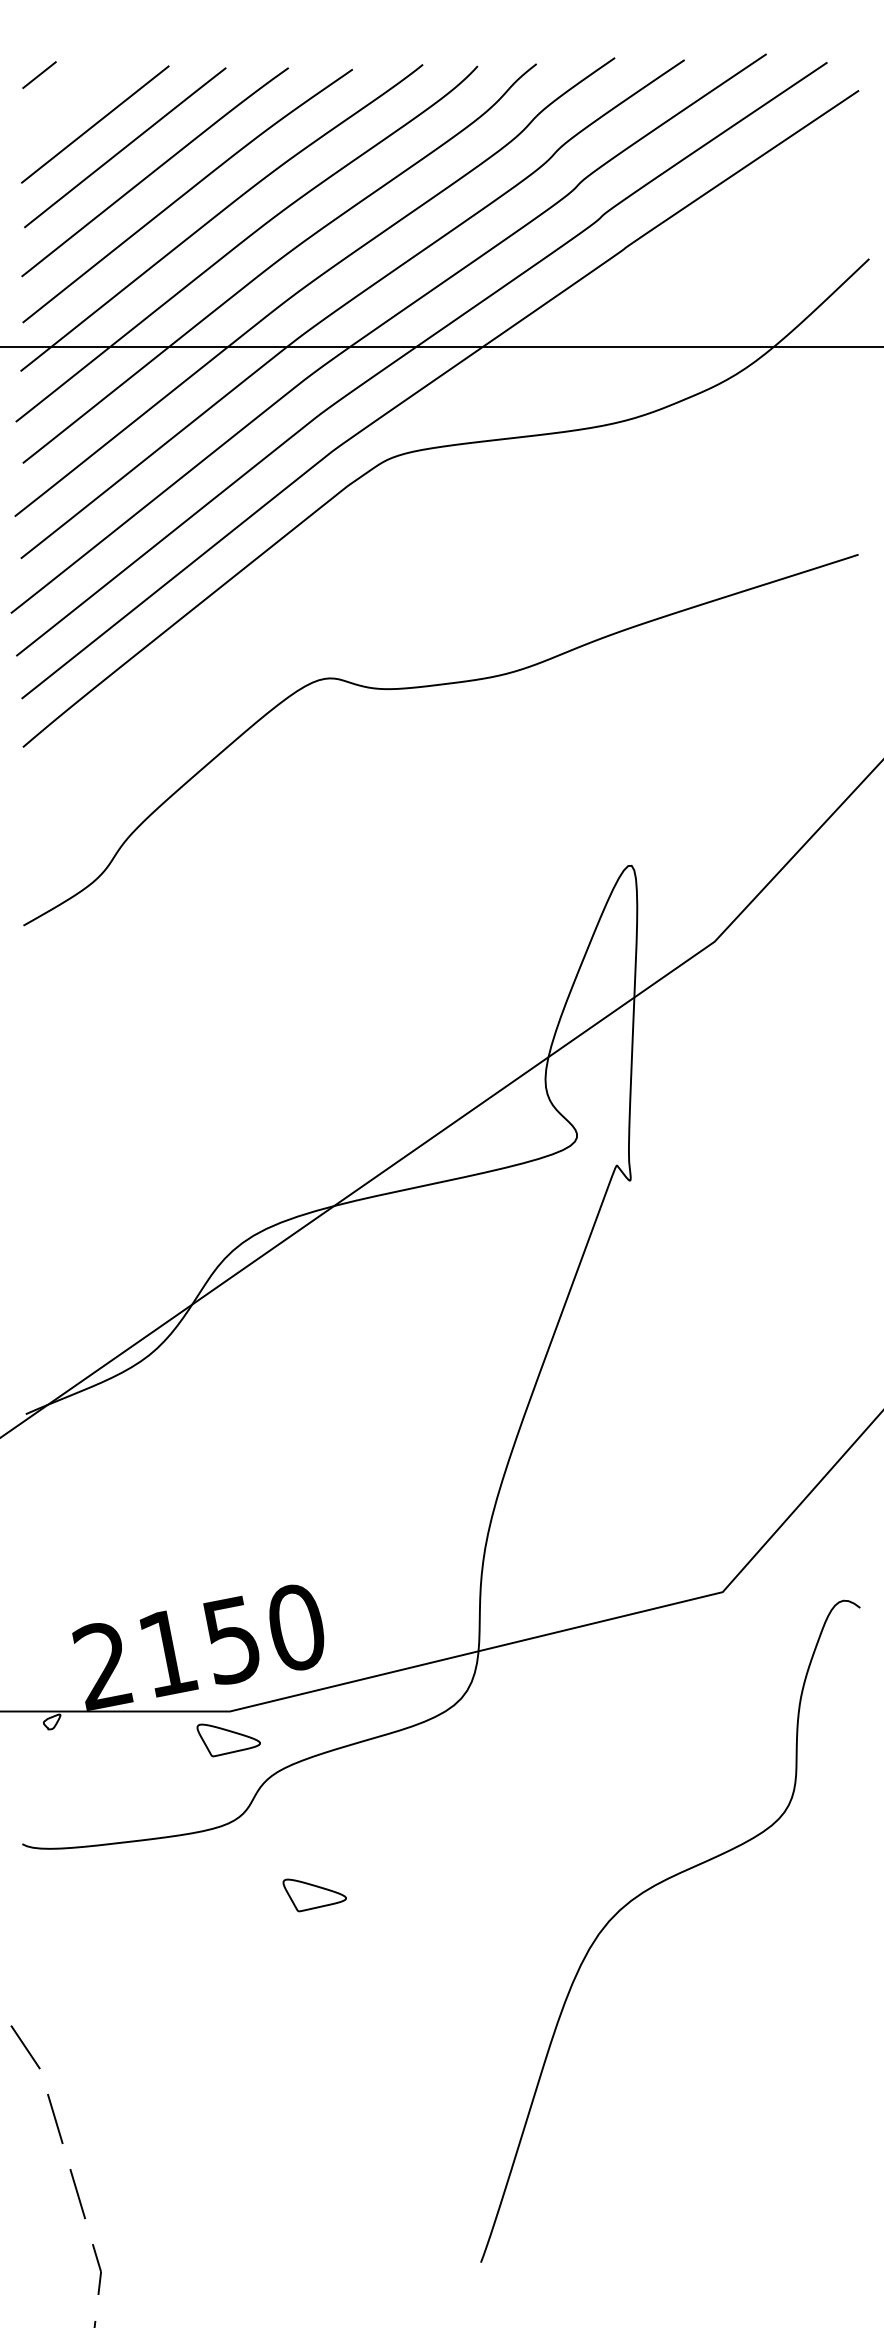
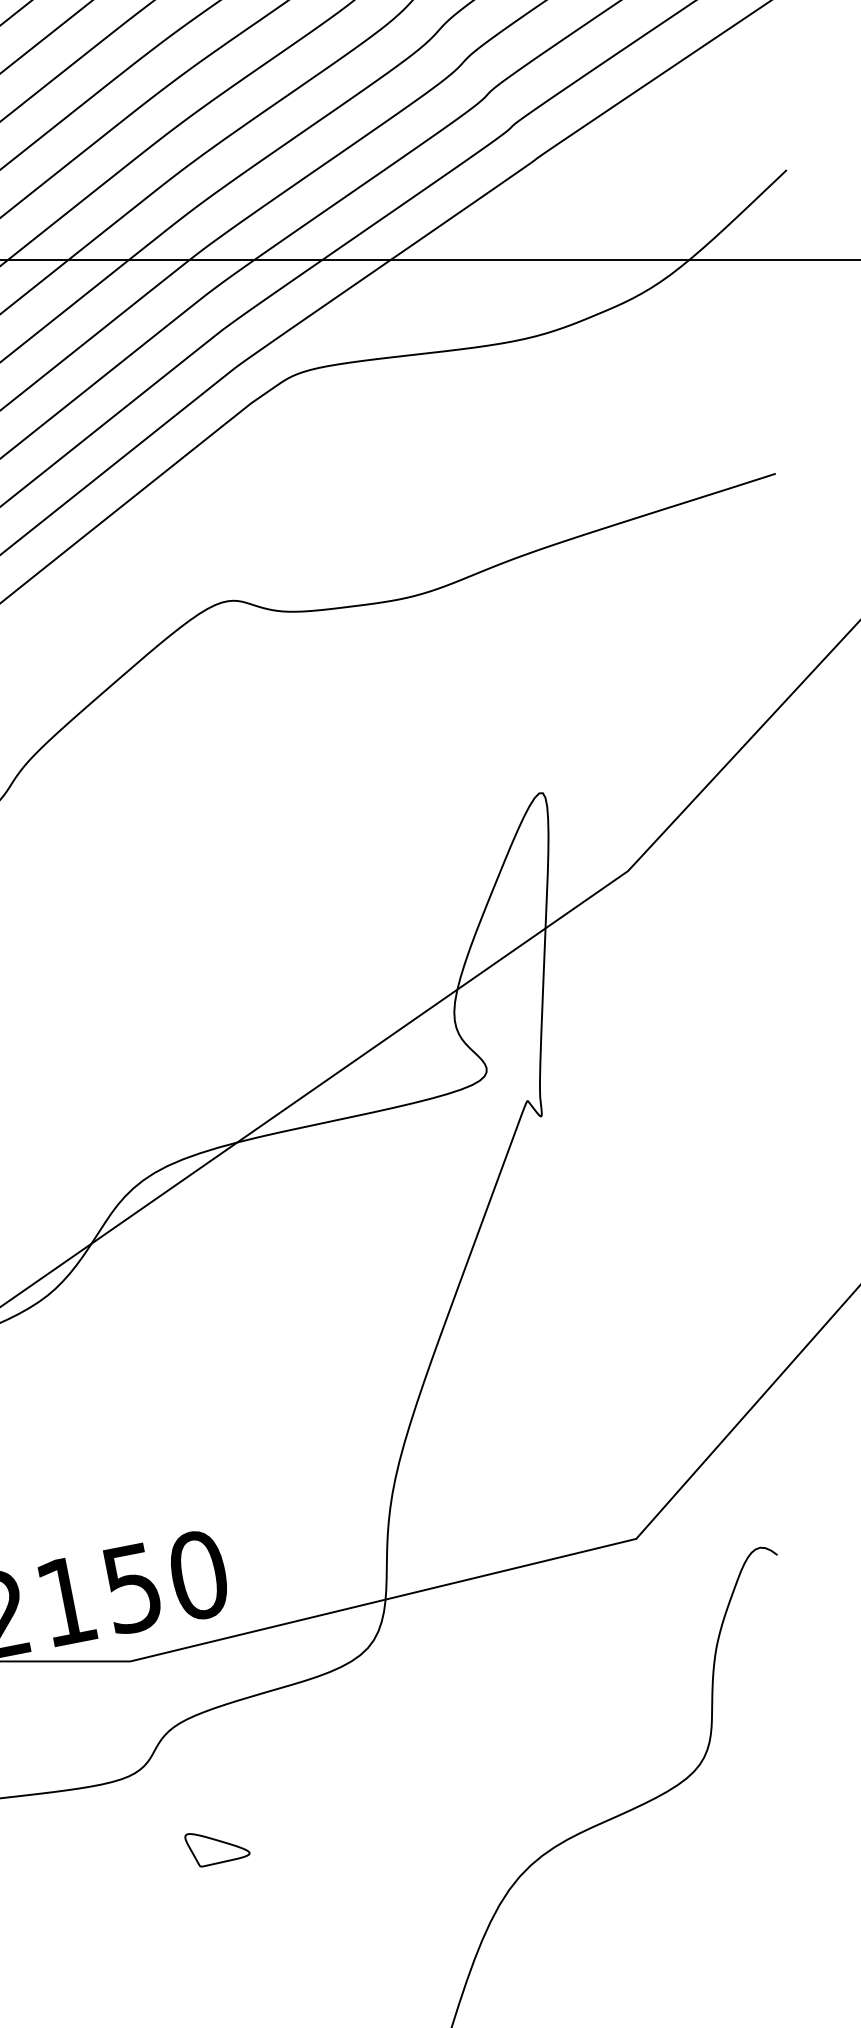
part: (228, 1740) -> (128, 1691), removed

